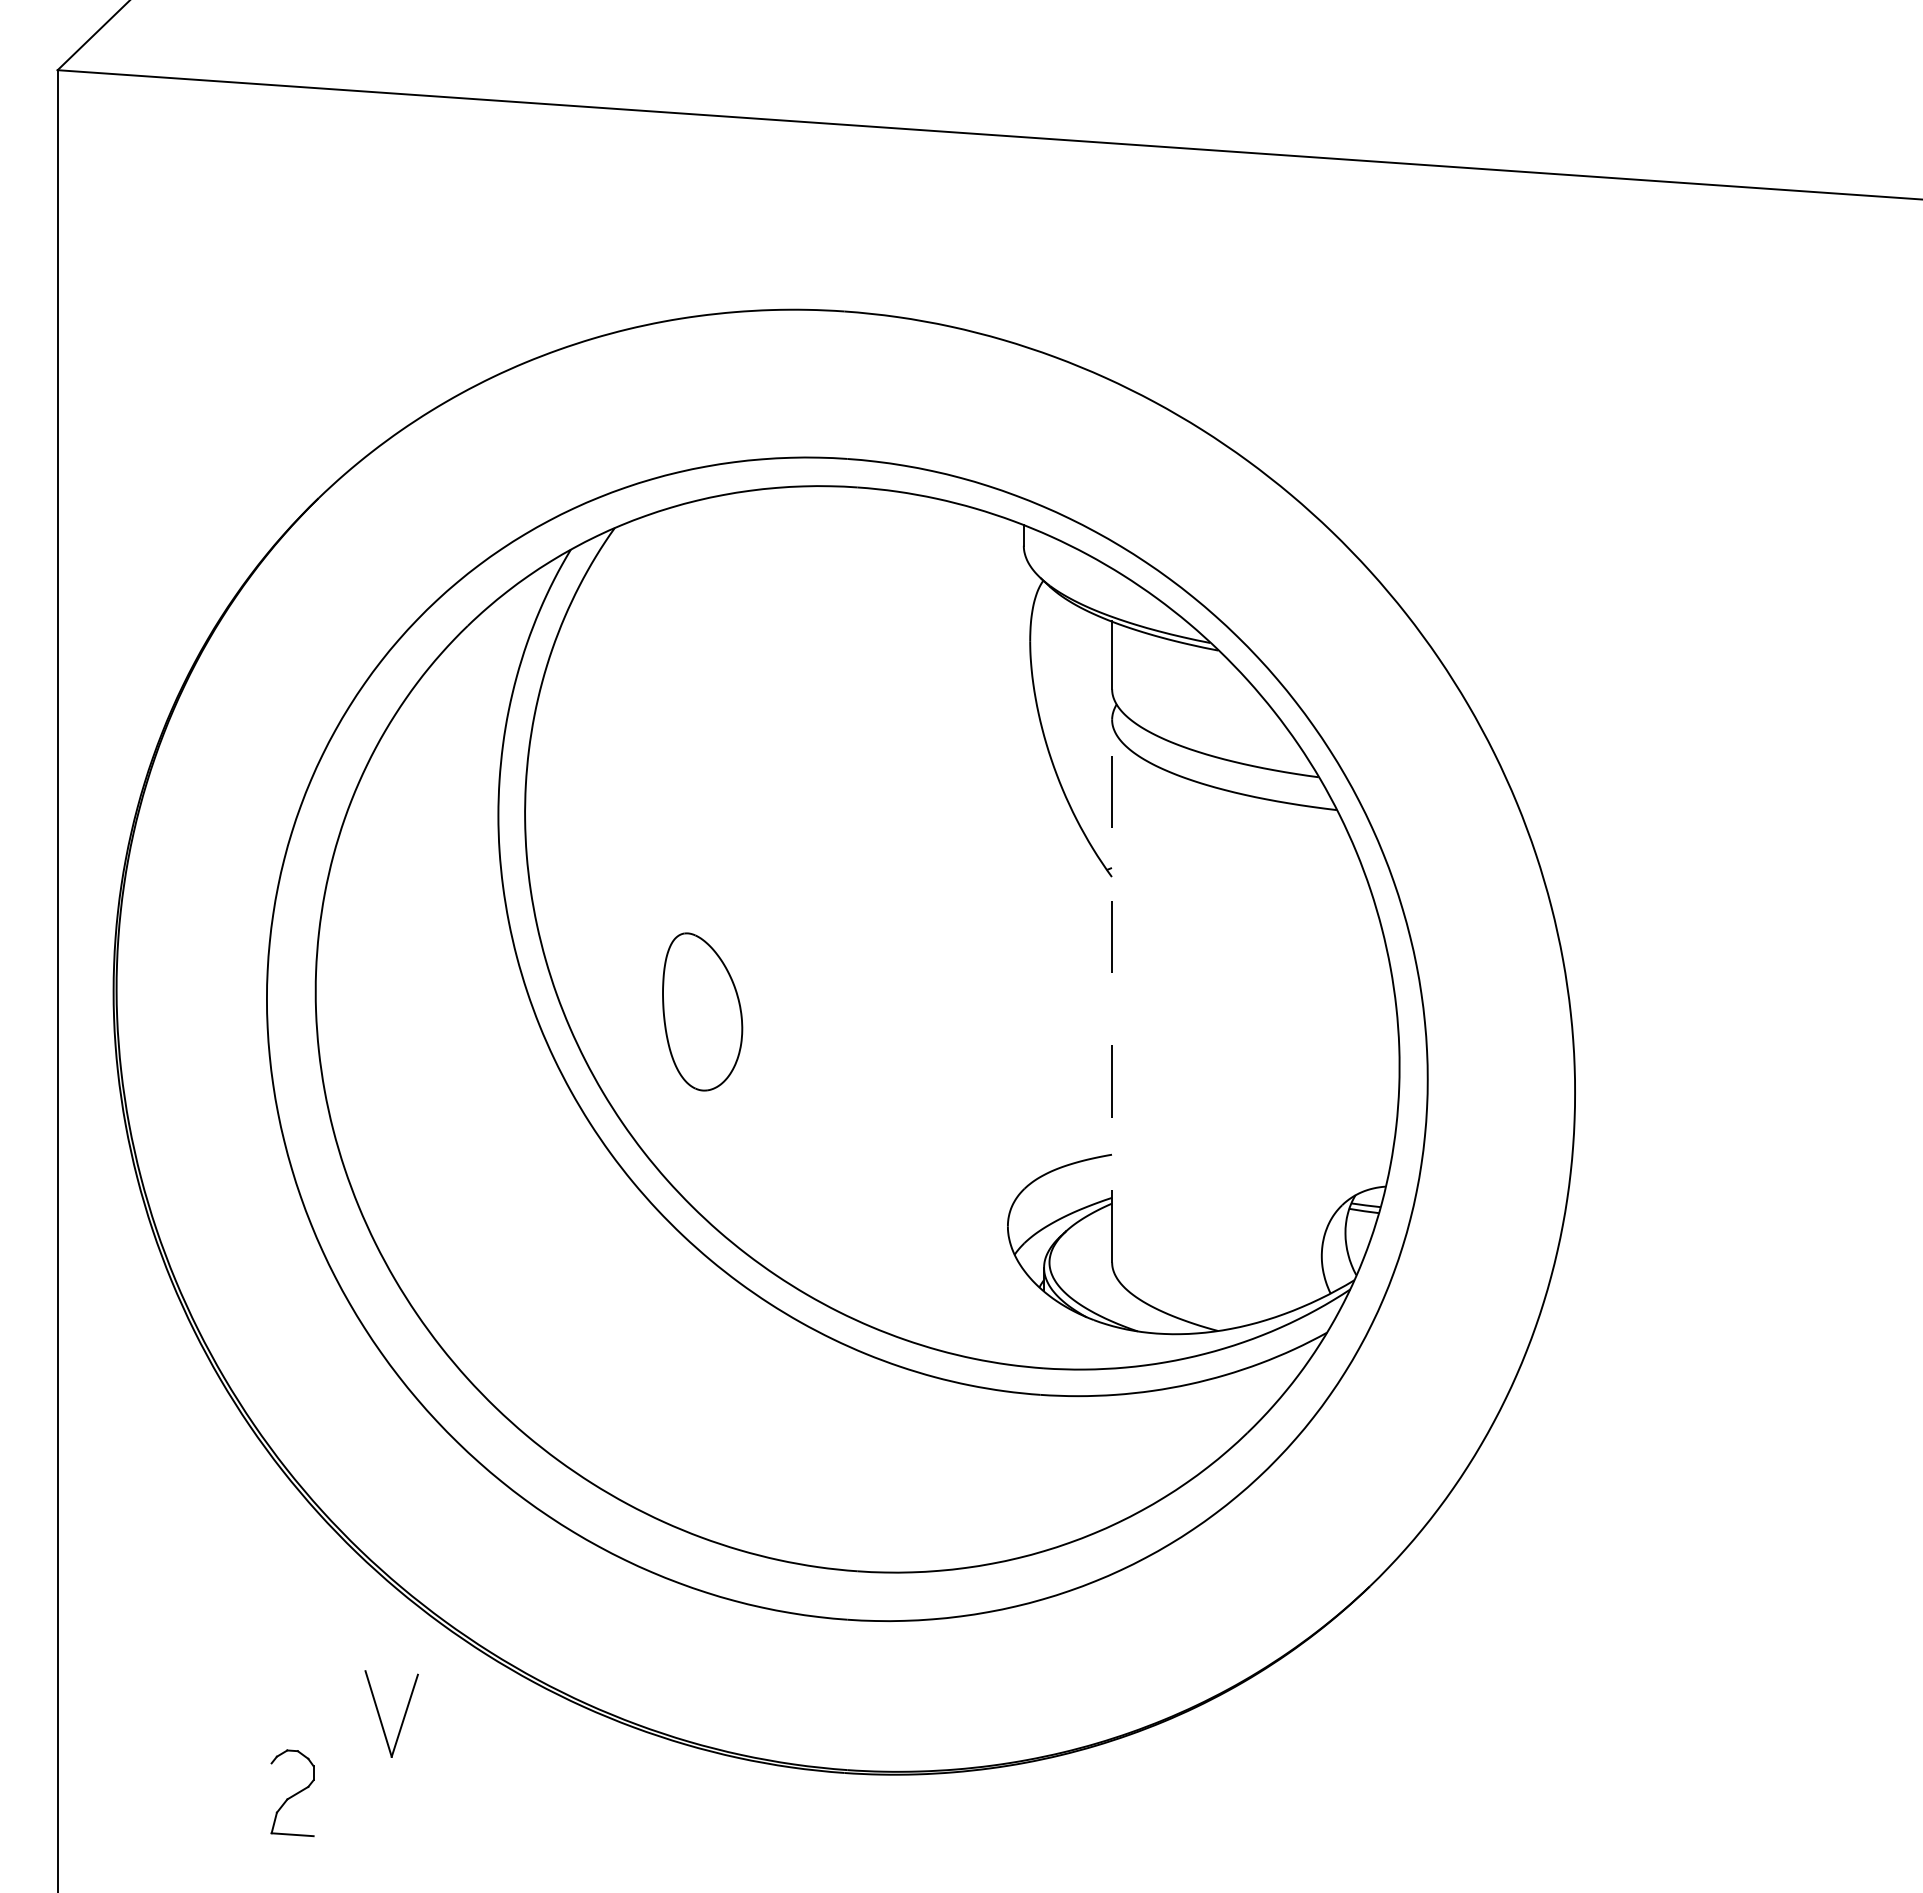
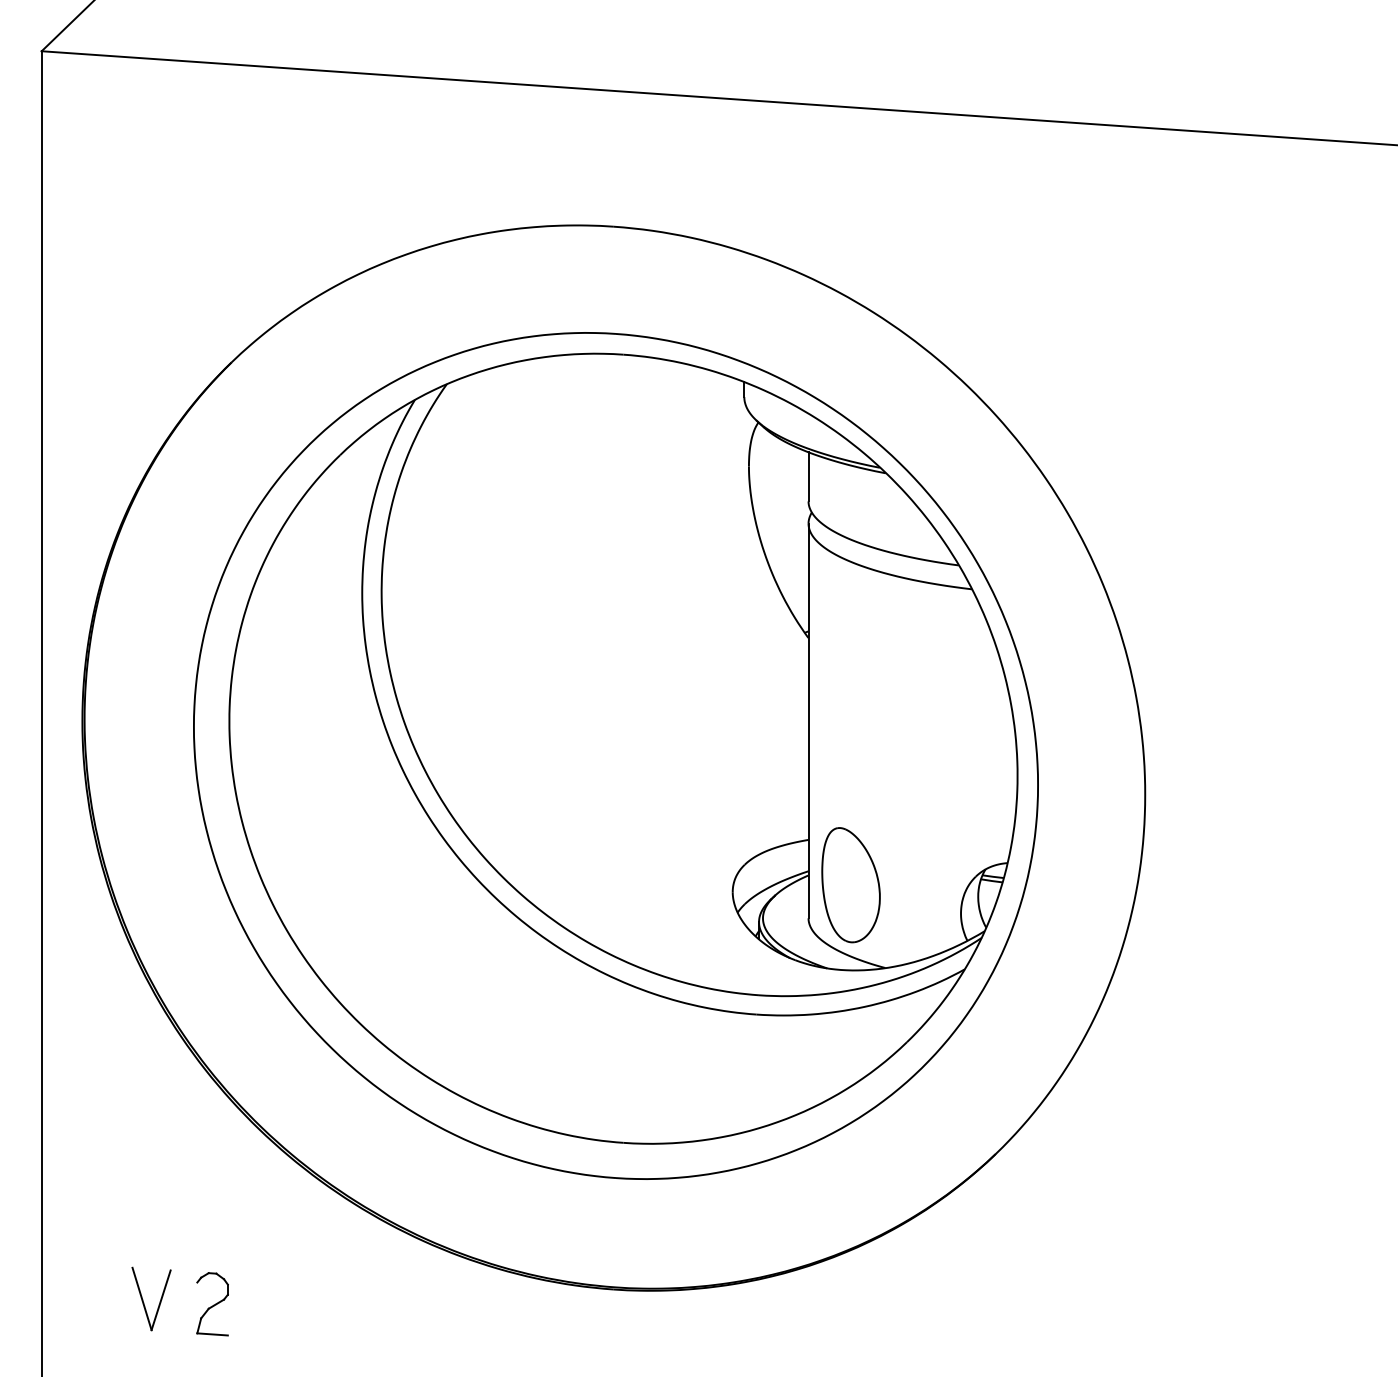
line: (1112, 990) -> (808, 720), dashed -> solid
part: (702, 1011) -> (850, 884), moved
part: (380, 1716) -> (143, 1300), moved

